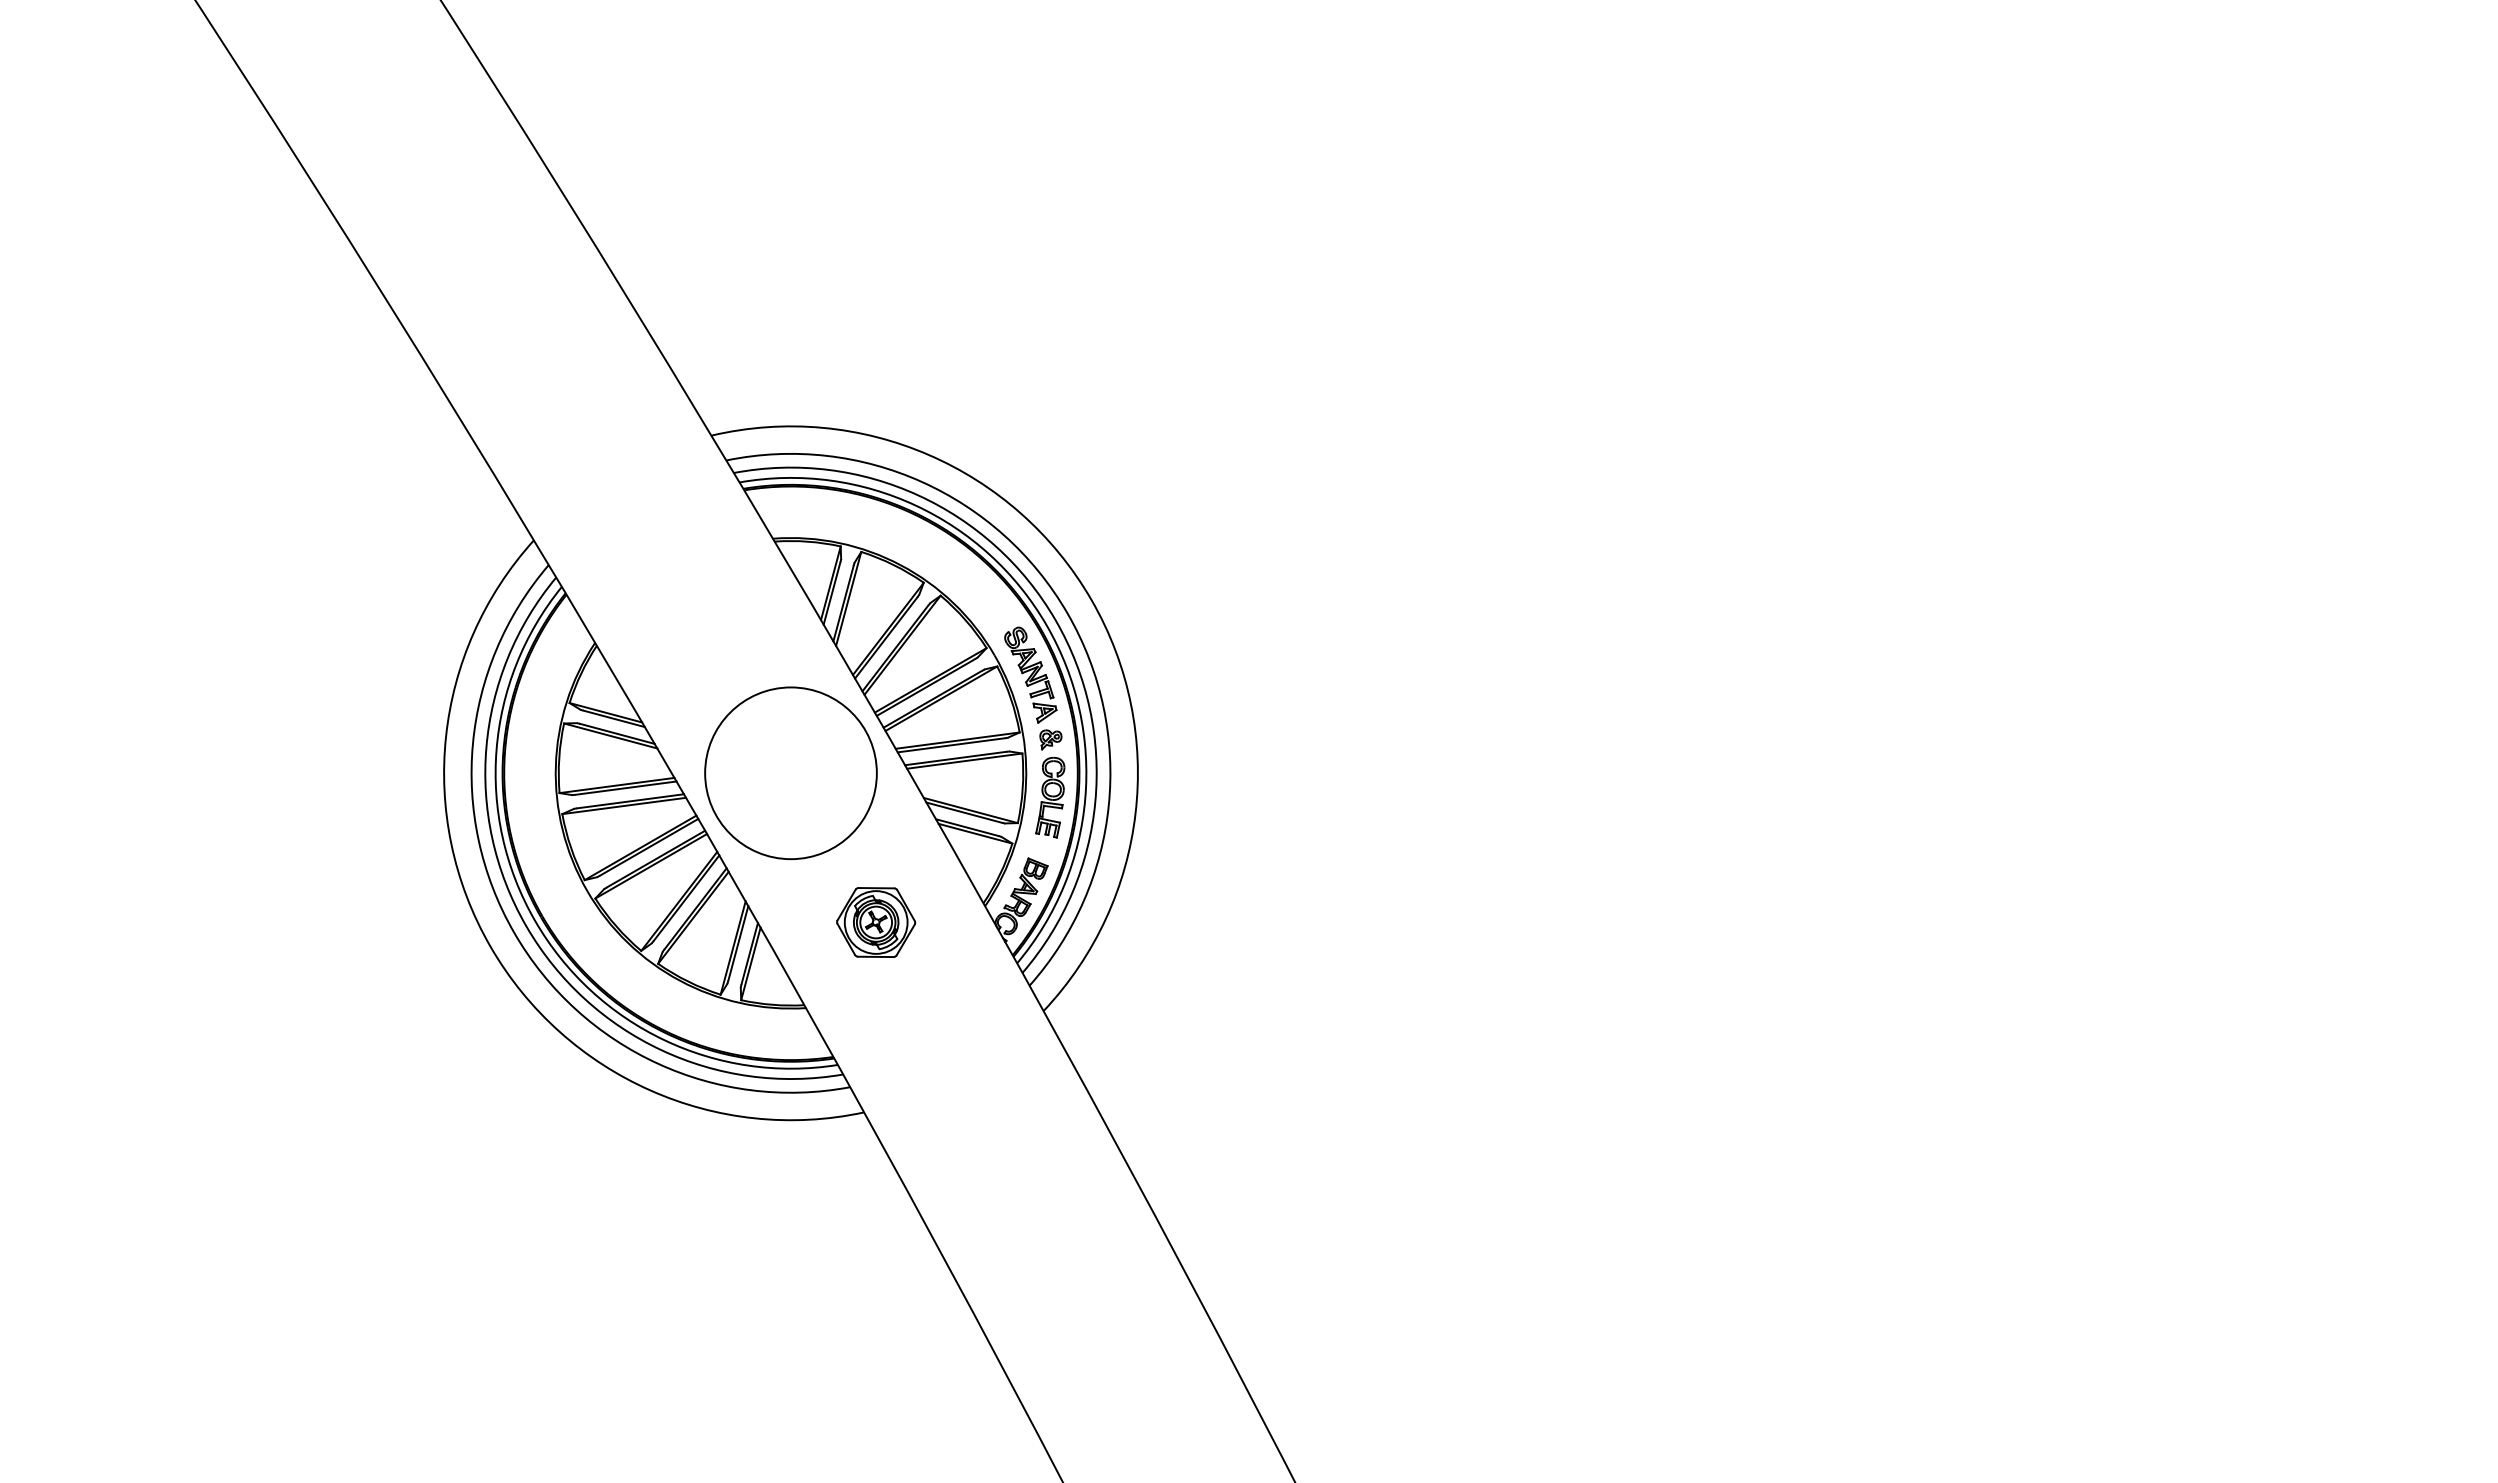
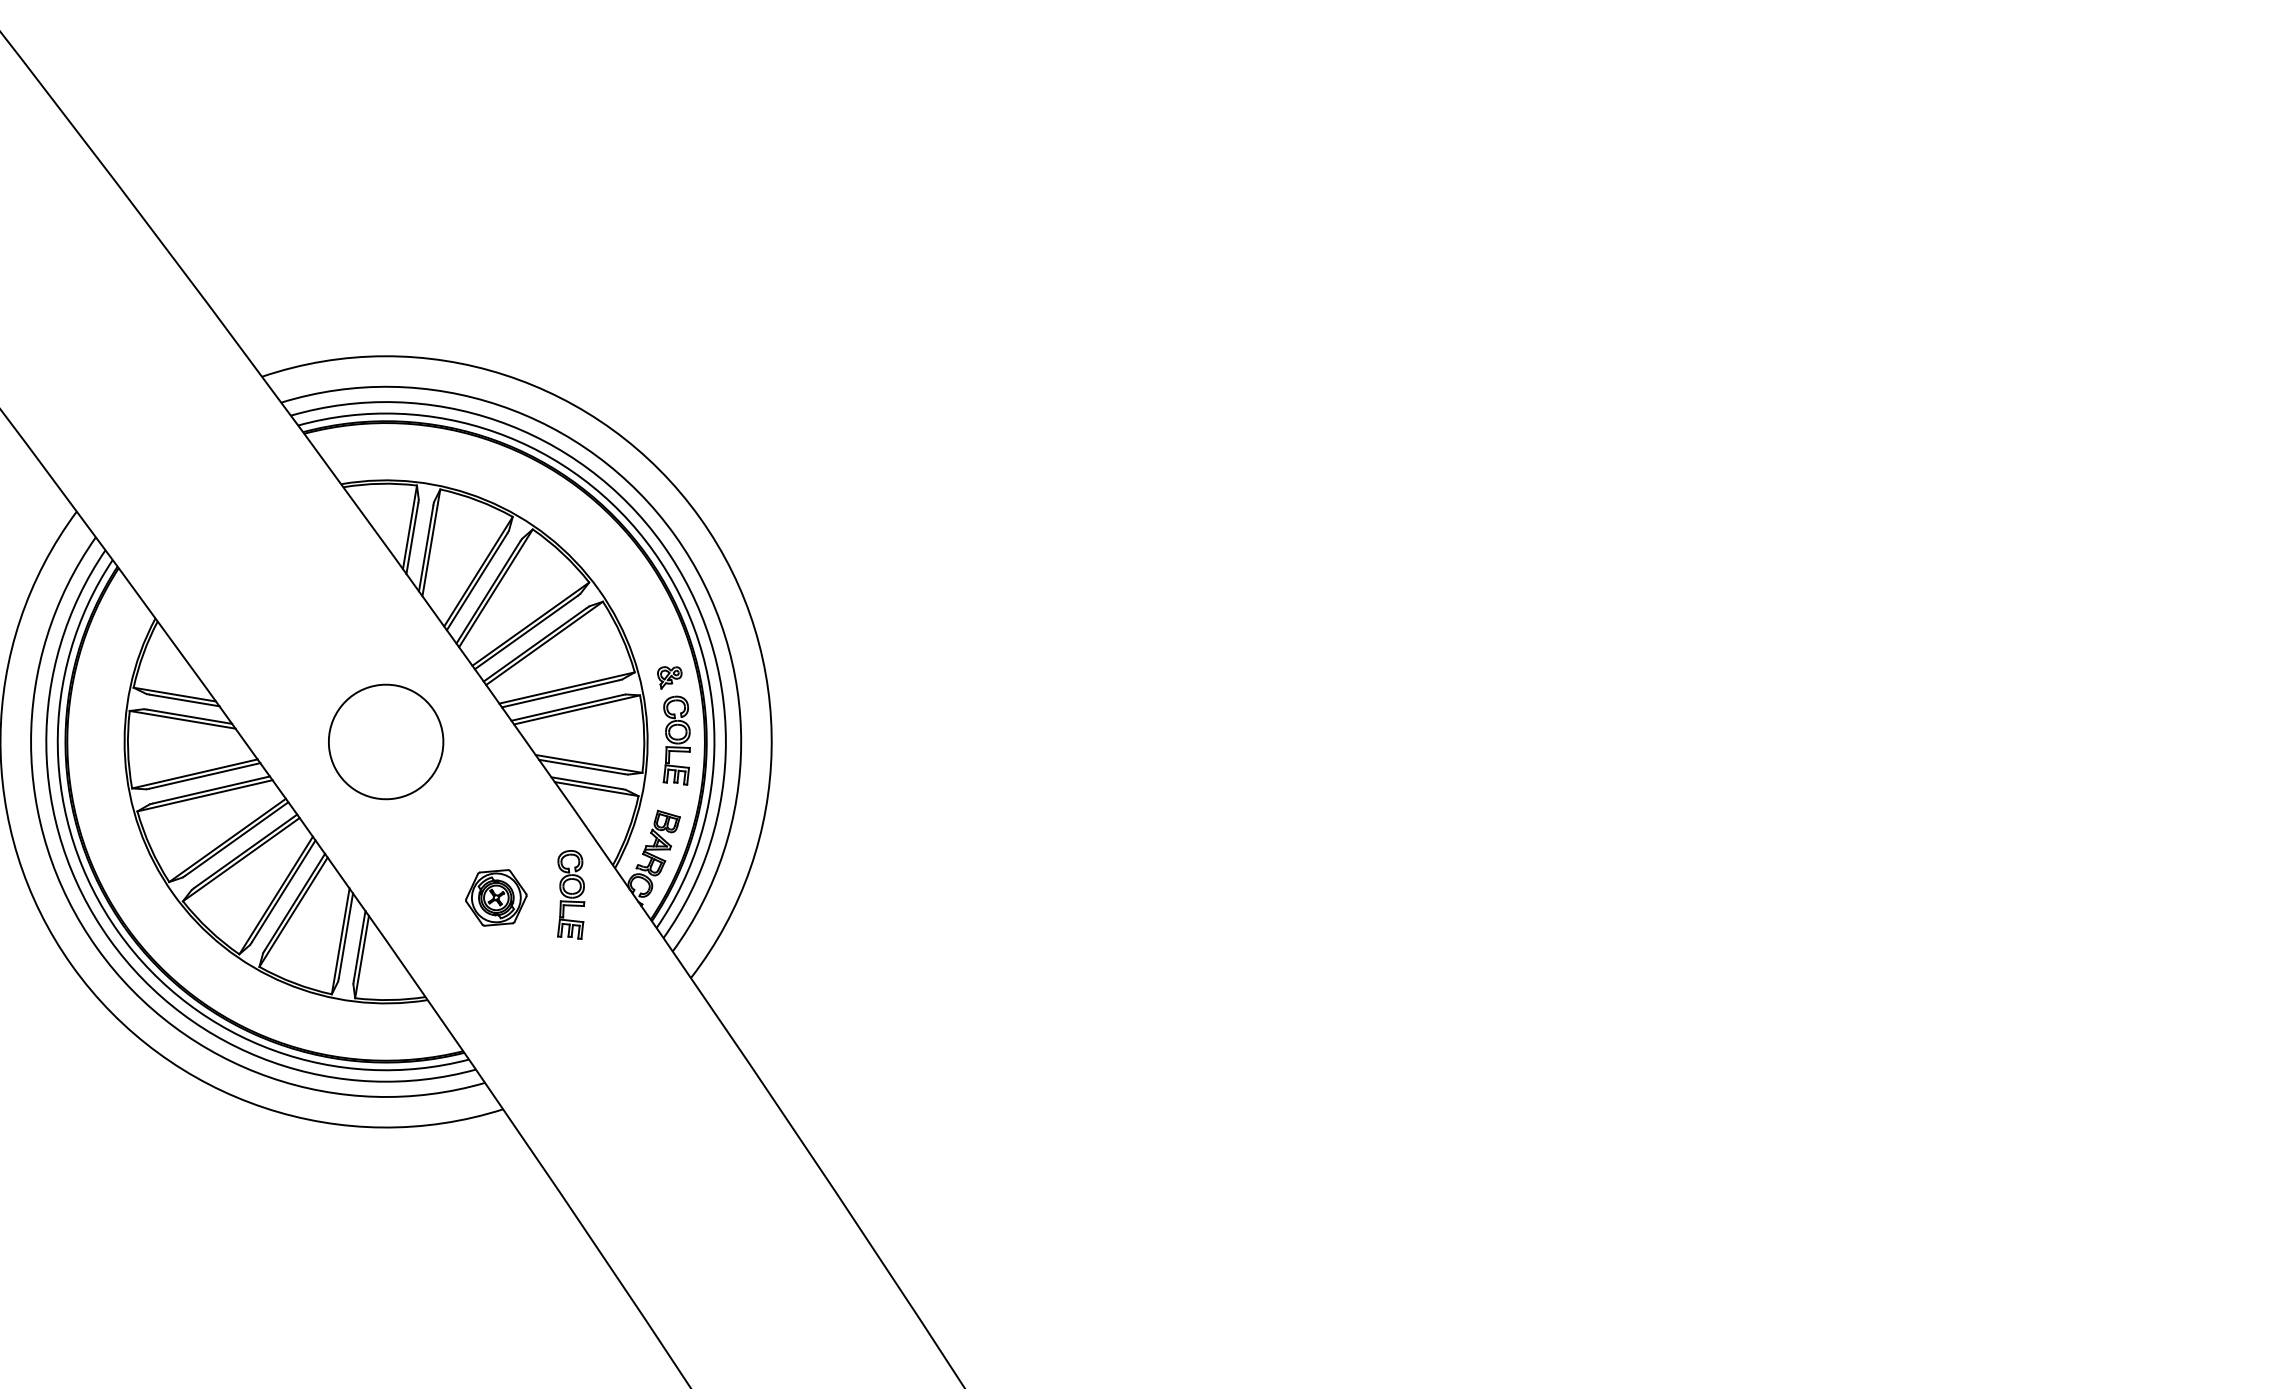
part: (1030, 674) -> (640, 607), removed
circle: (790, 773) -> (385, 742), size x0.6
part: (876, 922) -> (496, 897), size x0.7
part: (942, 926) -> (570, 895), added

